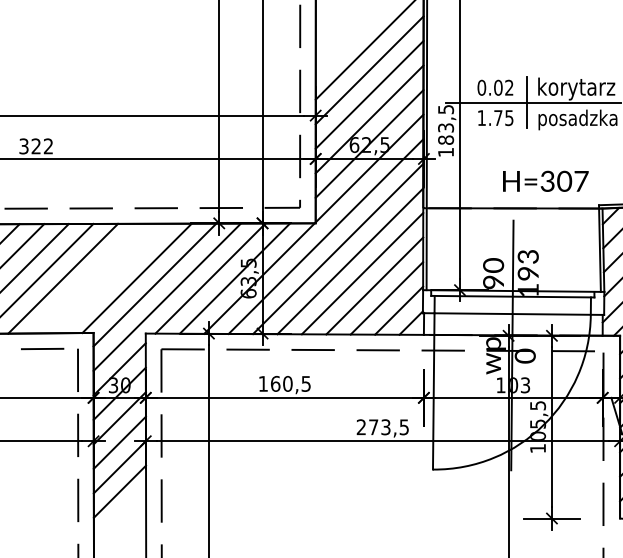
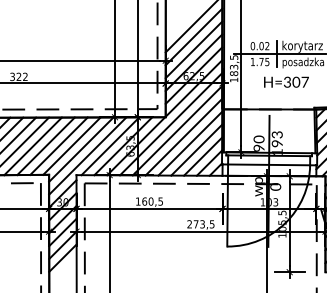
text: (545, 179) -> (286, 81), moved
line: (111, 277) -> (58, 145), added
line: (86, 279) -> (45, 146), added

